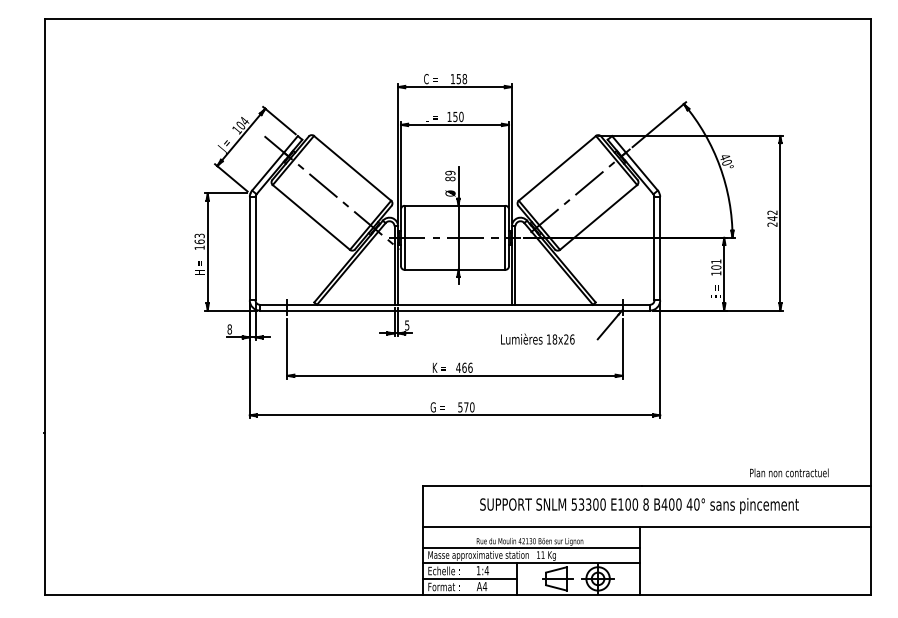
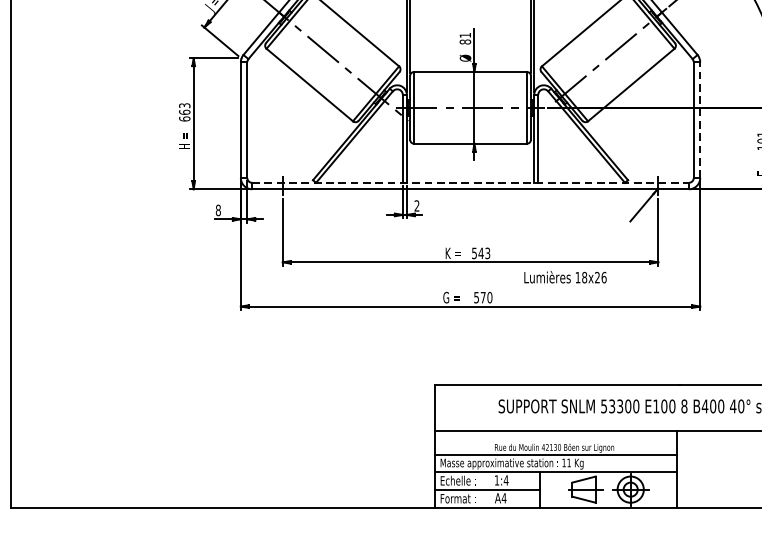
text: (450, 172) -> (465, 34), 89 -> 81
text: (199, 247) -> (184, 118), 163 -> 663
line: (660, 248) -> (700, 119), solid -> dashed
line: (455, 304) -> (471, 182), solid -> dashed
text: (407, 325) -> (417, 205), 5 -> 2
text: (537, 338) -> (565, 276), moved
text: (464, 367) -> (481, 253), 466 -> 543

